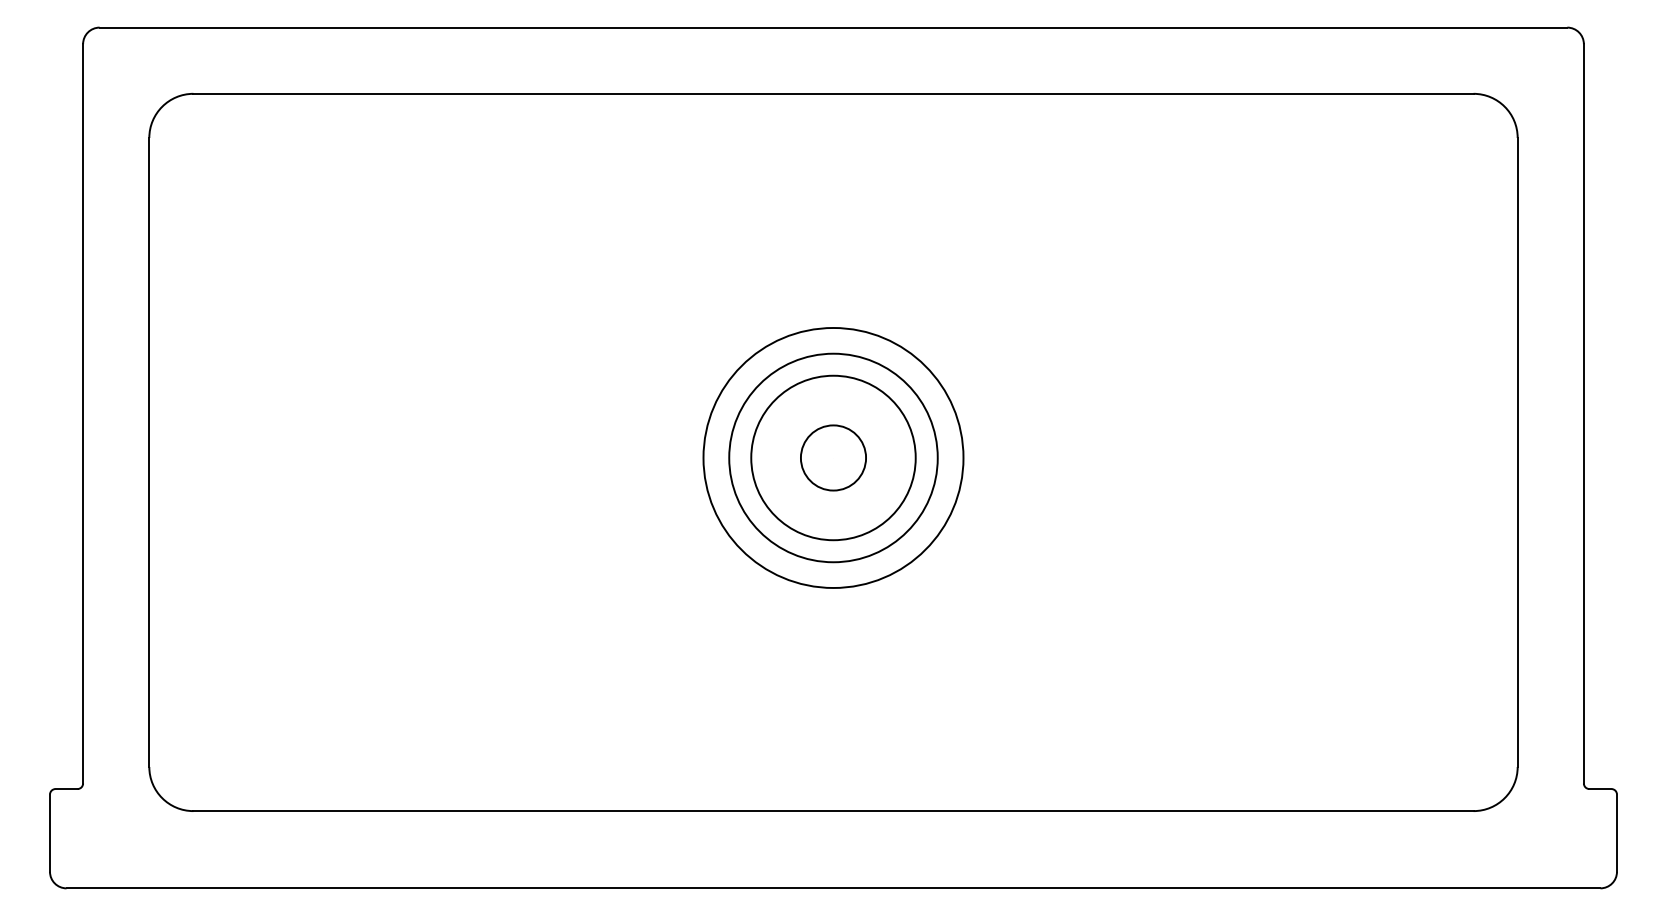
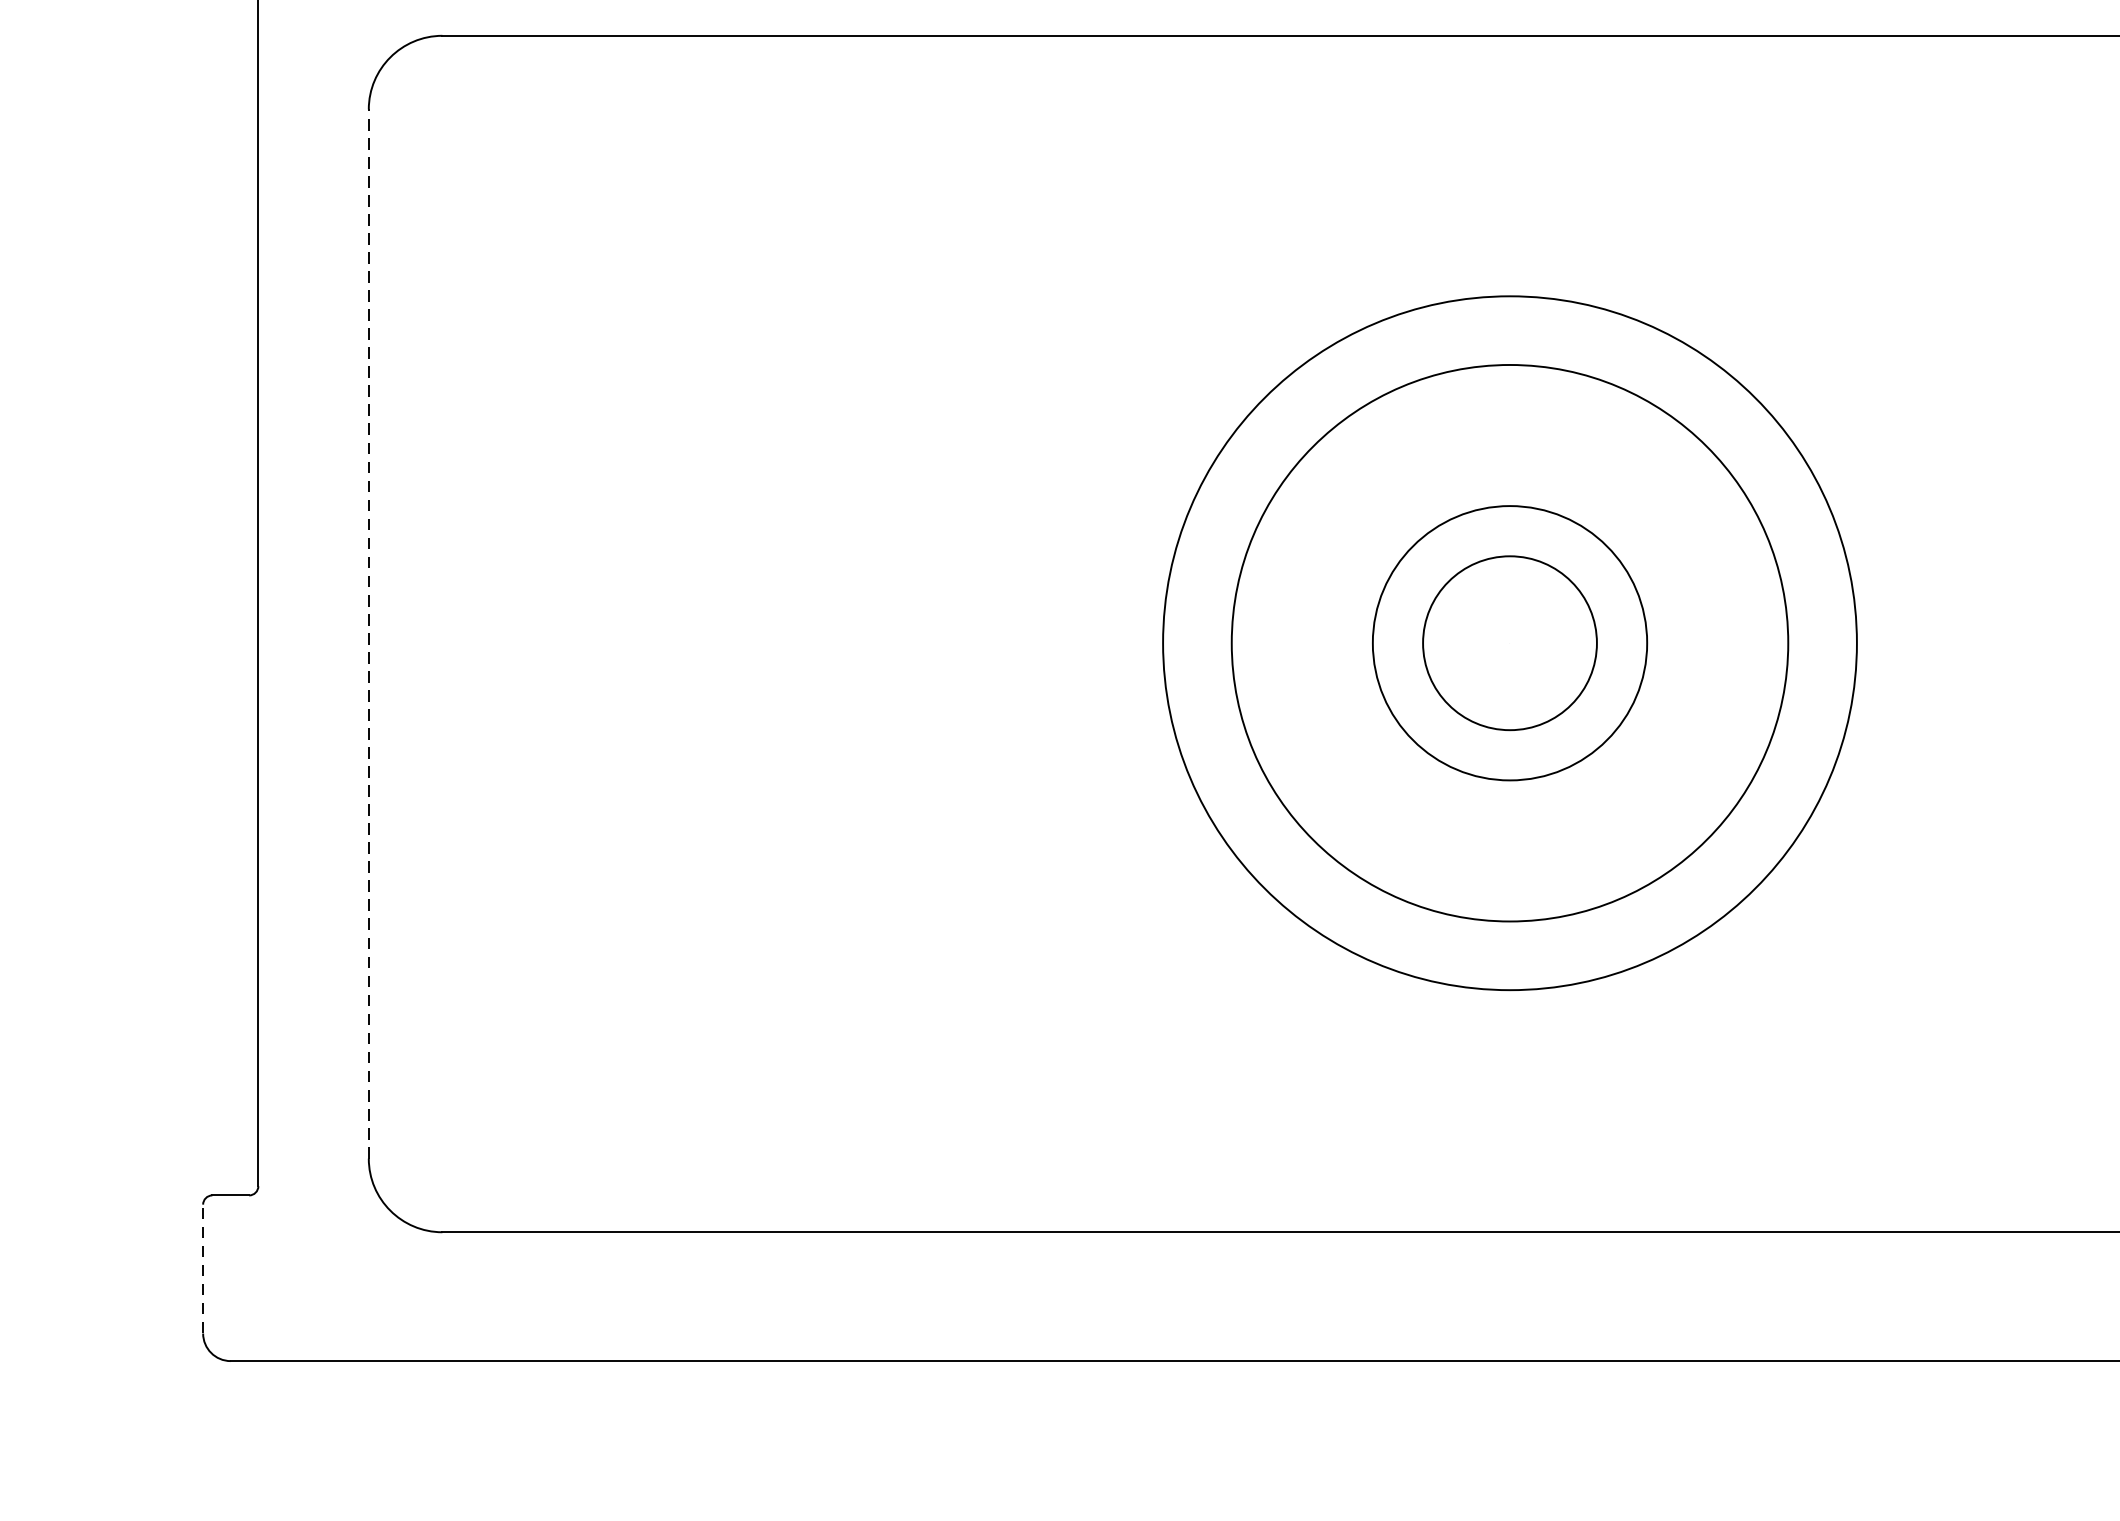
line: (149, 452) -> (369, 634), solid -> dashed
circle: (833, 457) -> (1510, 642), size x1.6
circle: (833, 457) -> (1510, 642), size x1.6
circle: (833, 457) -> (1510, 642), size x1.6
line: (50, 833) -> (203, 1269), solid -> dashed

